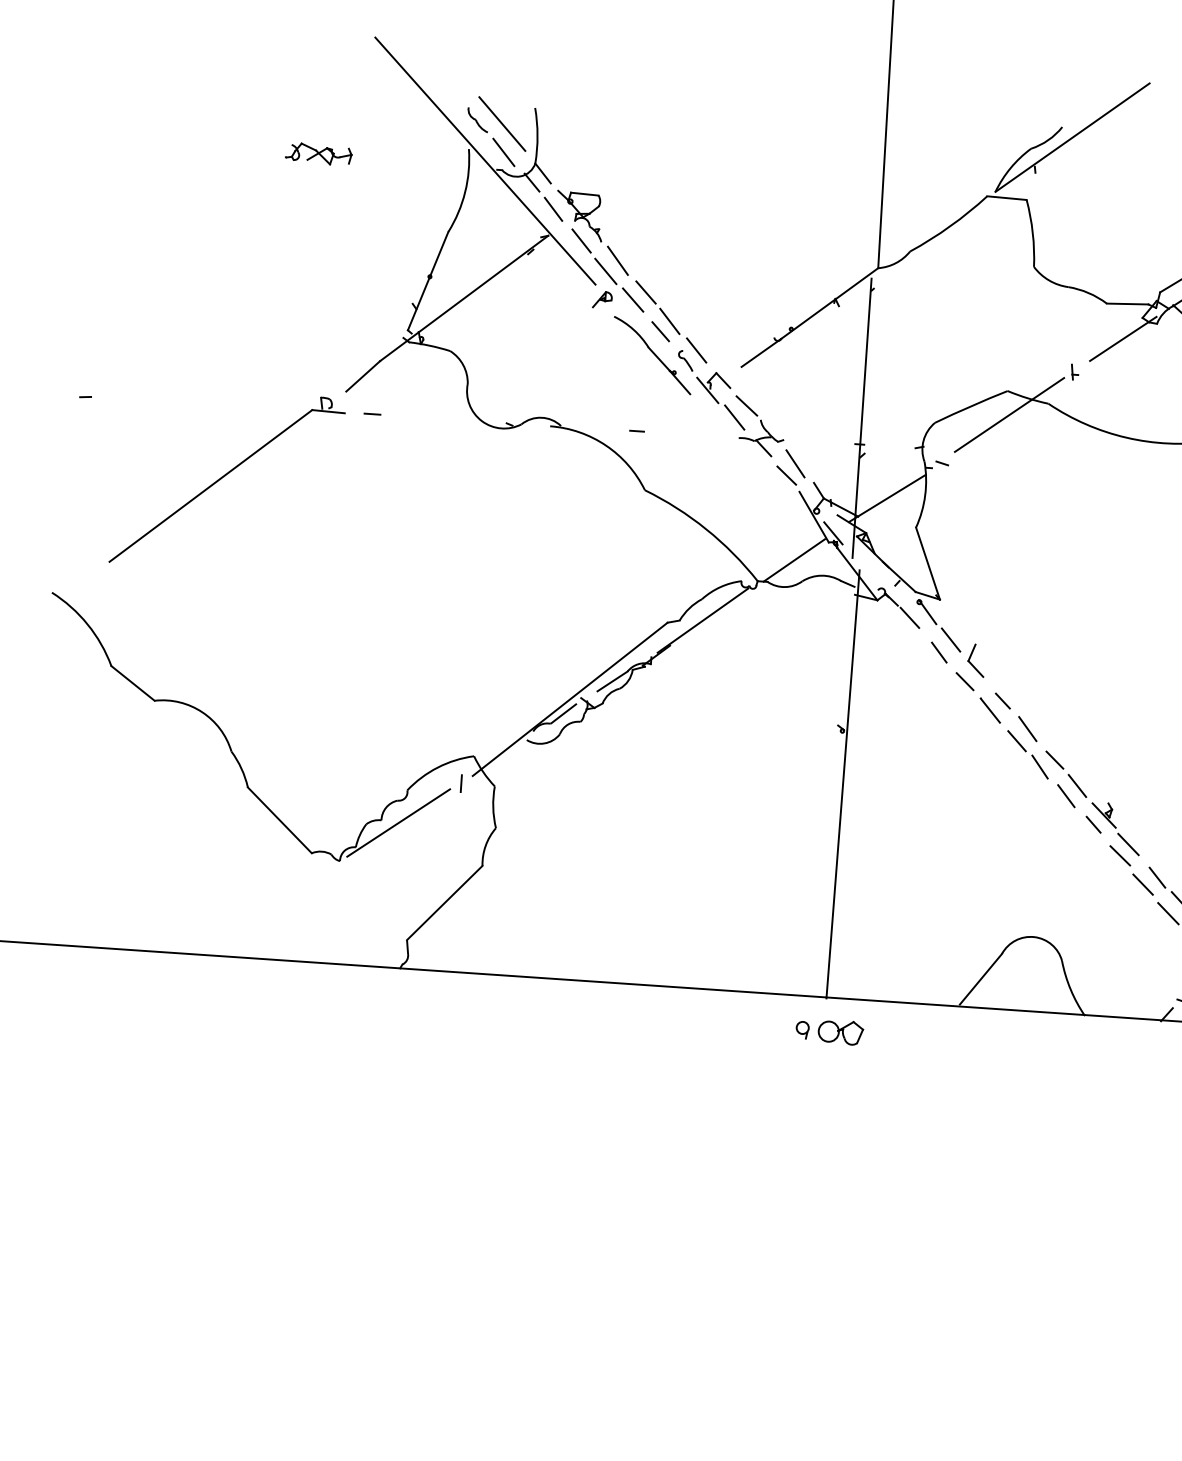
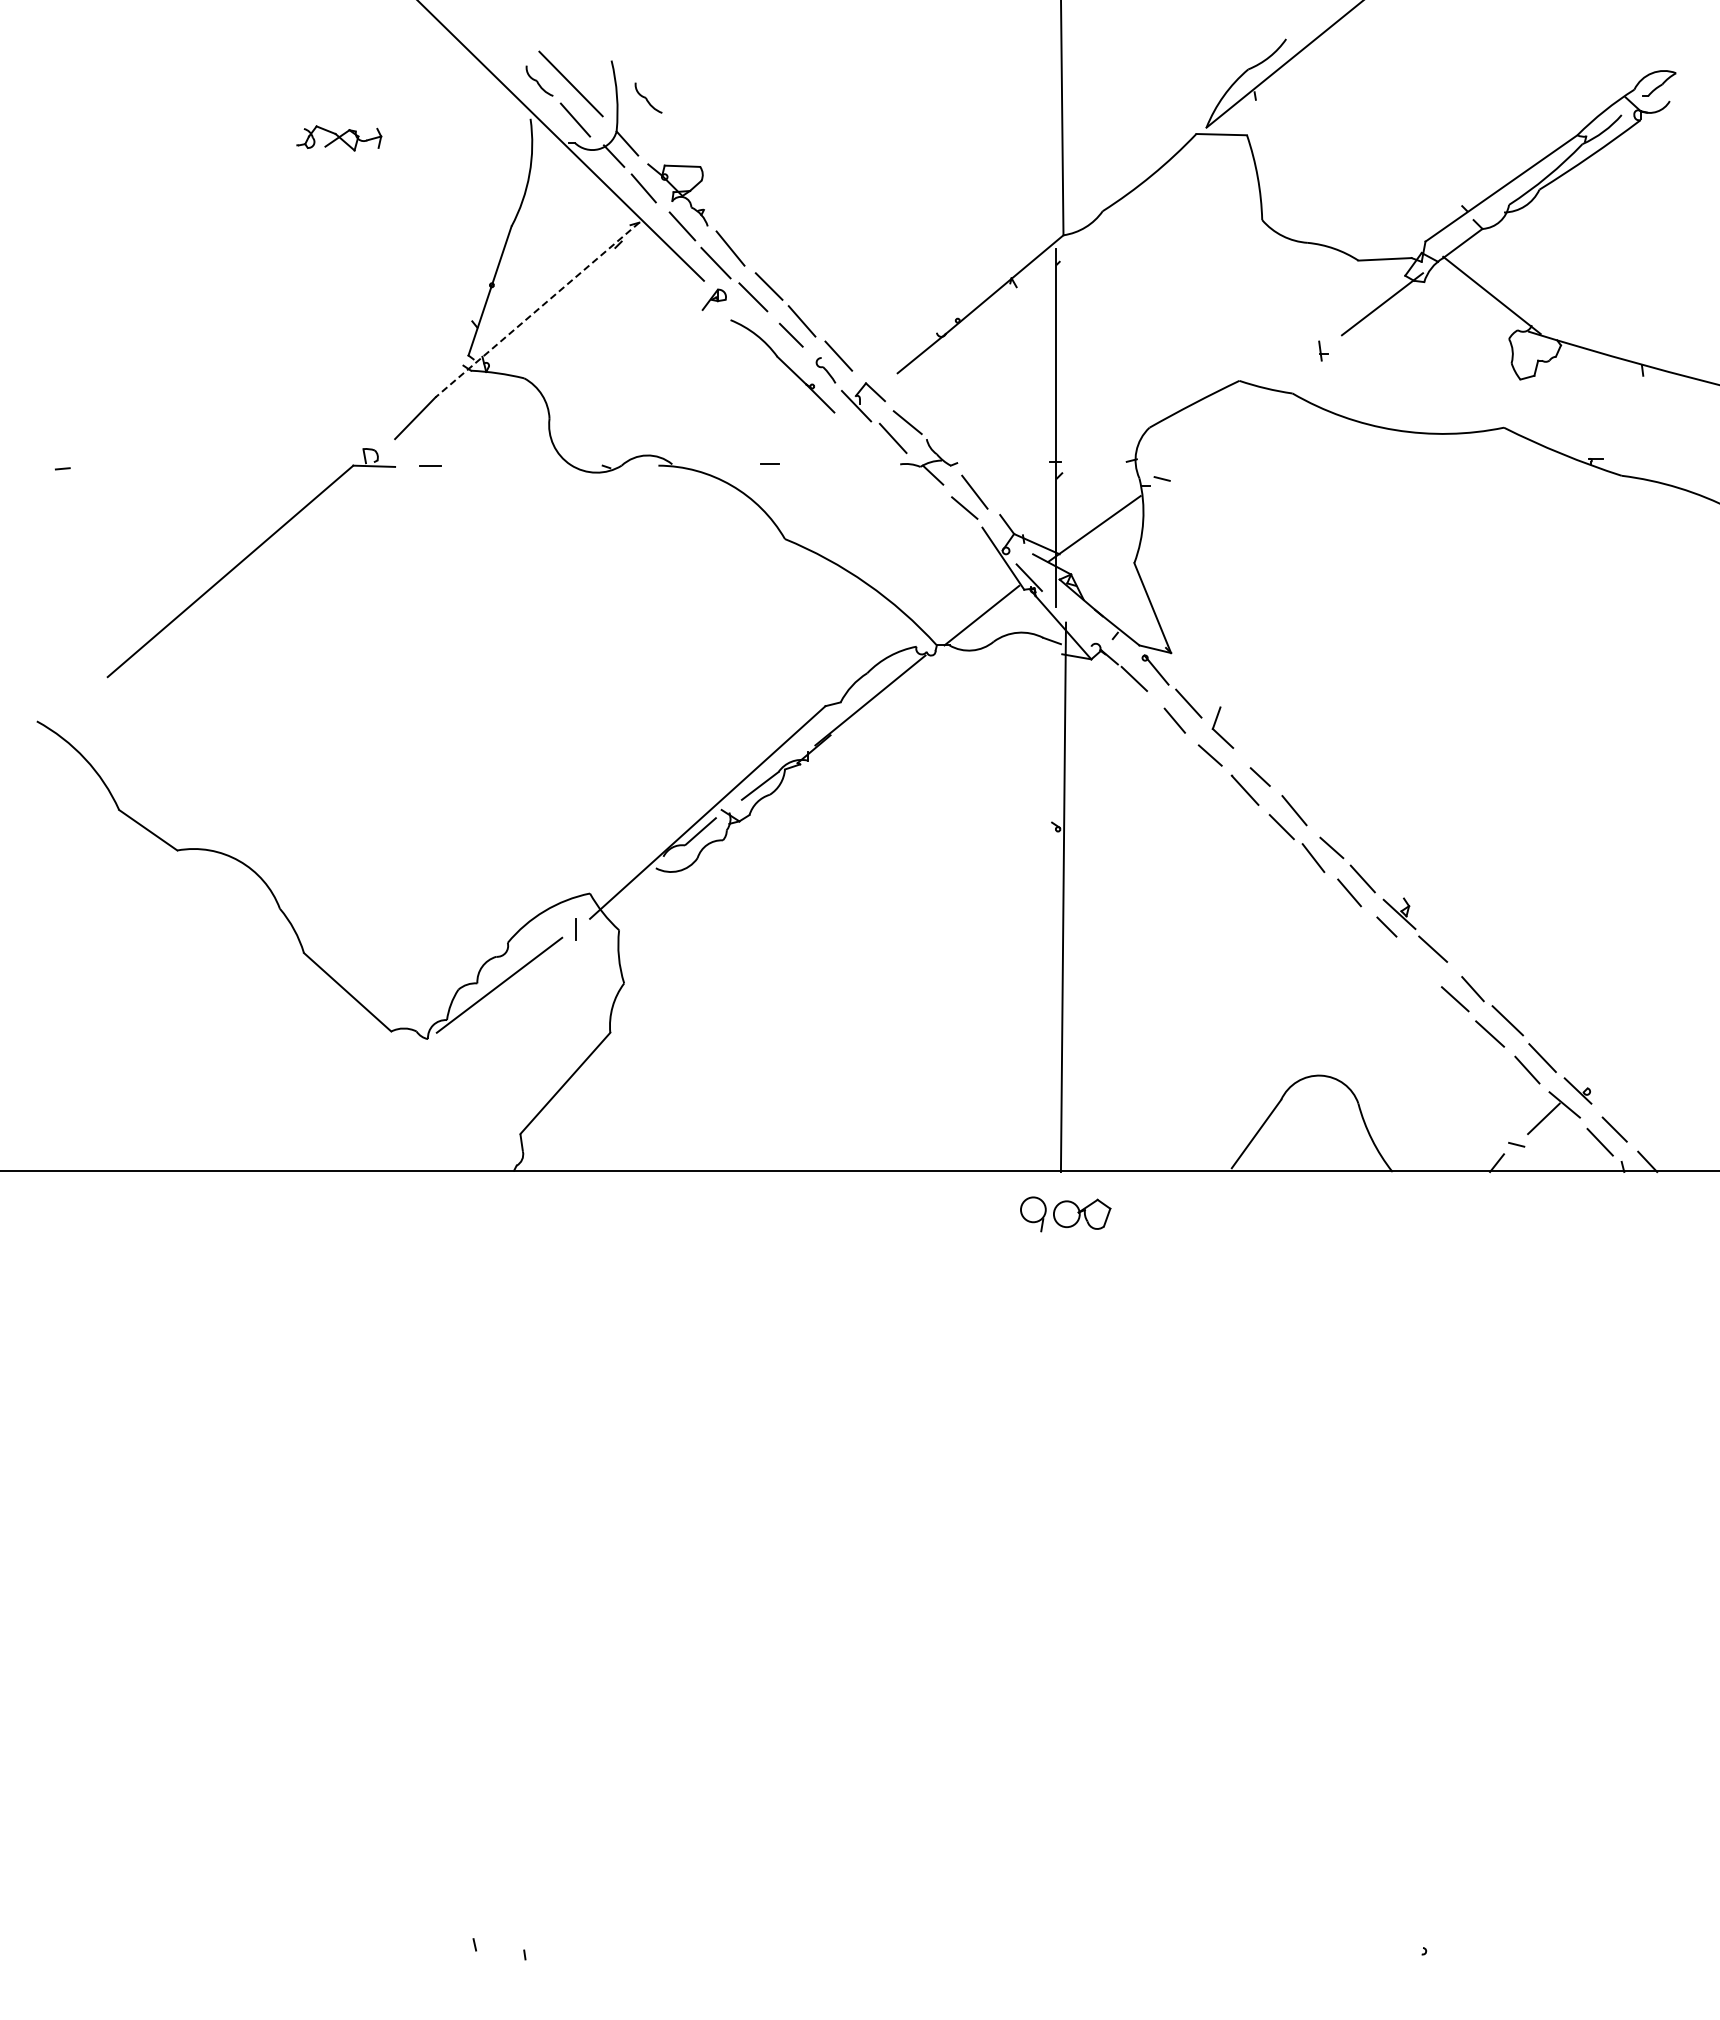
part: (562, 138) -> (648, 97), added
line: (464, 298) -> (537, 310), solid -> dashed
line: (1009, 415) -> (1243, 411), removed
line: (1120, 855) -> (1423, 964), removed
part: (802, 1030) -> (1032, 1214), size x1.6

